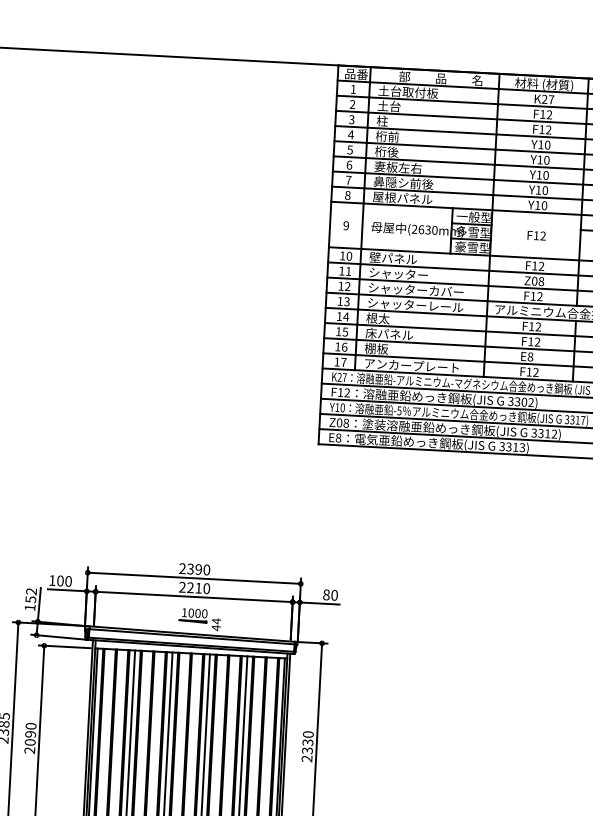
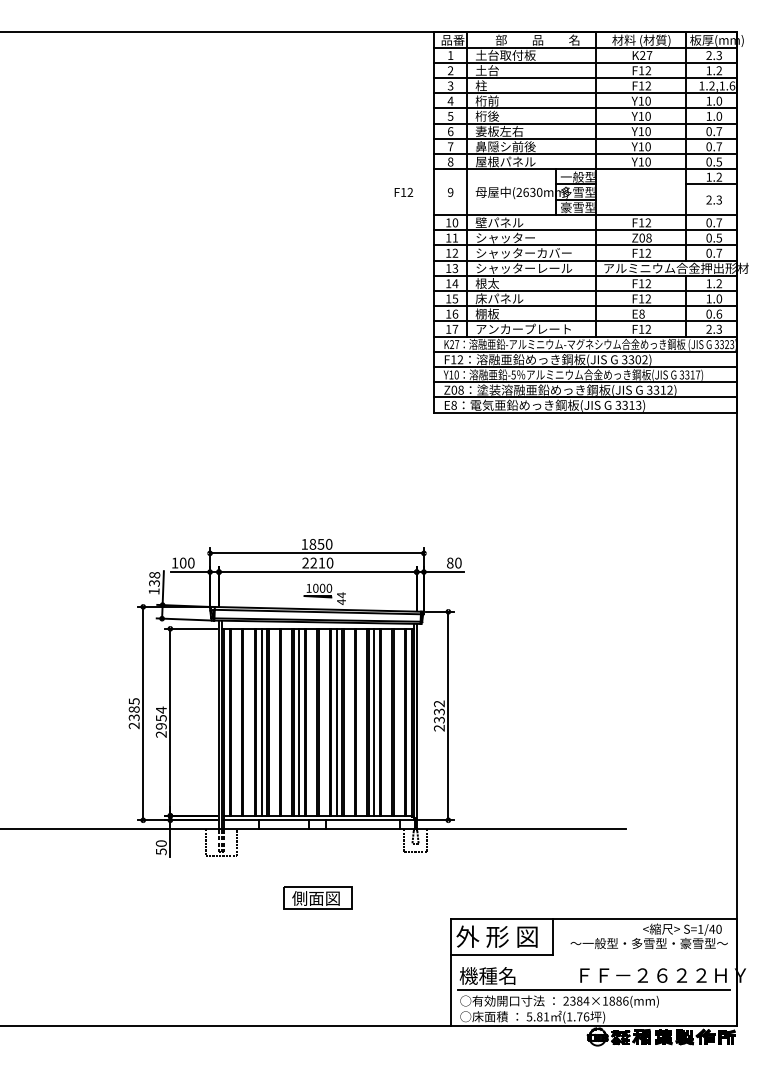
text: (536, 234) -> (403, 191), moved
text: (190, 568) -> (312, 543), 2390 -> 1850
text: (31, 595) -> (154, 579), 152 -> 138
text: (29, 733) -> (160, 717), 2090 -> 2954
text: (308, 734) -> (439, 703), 2330 -> 2332

